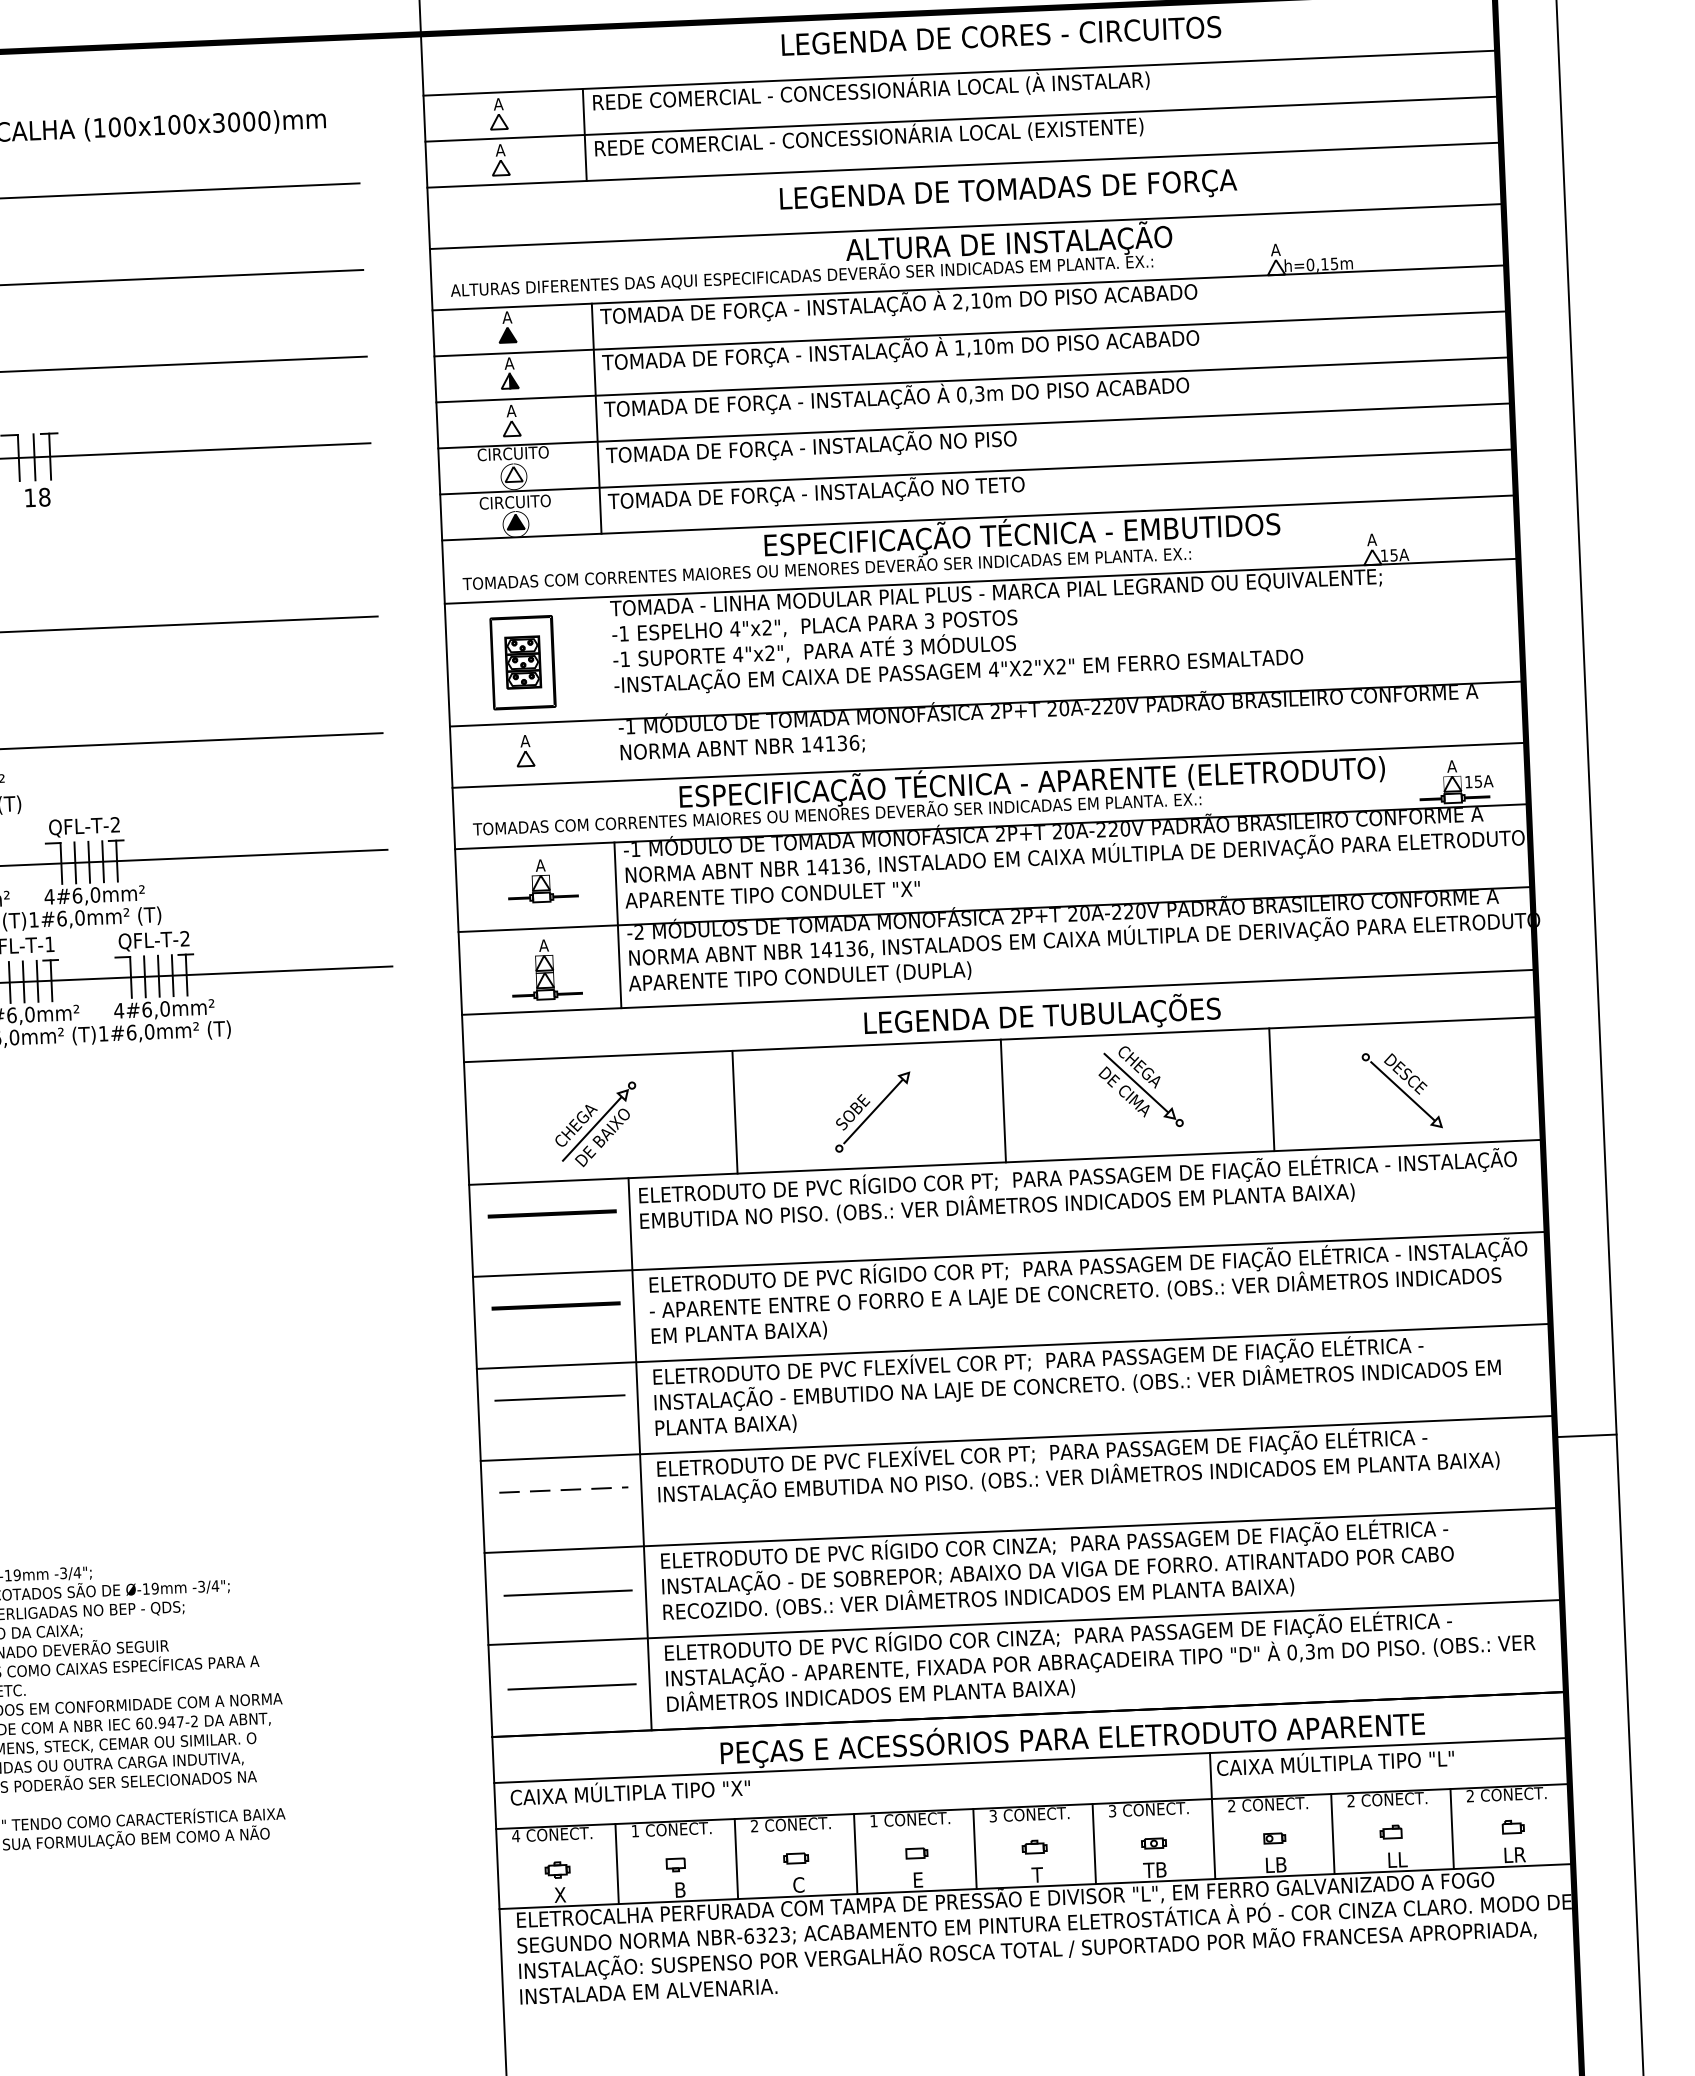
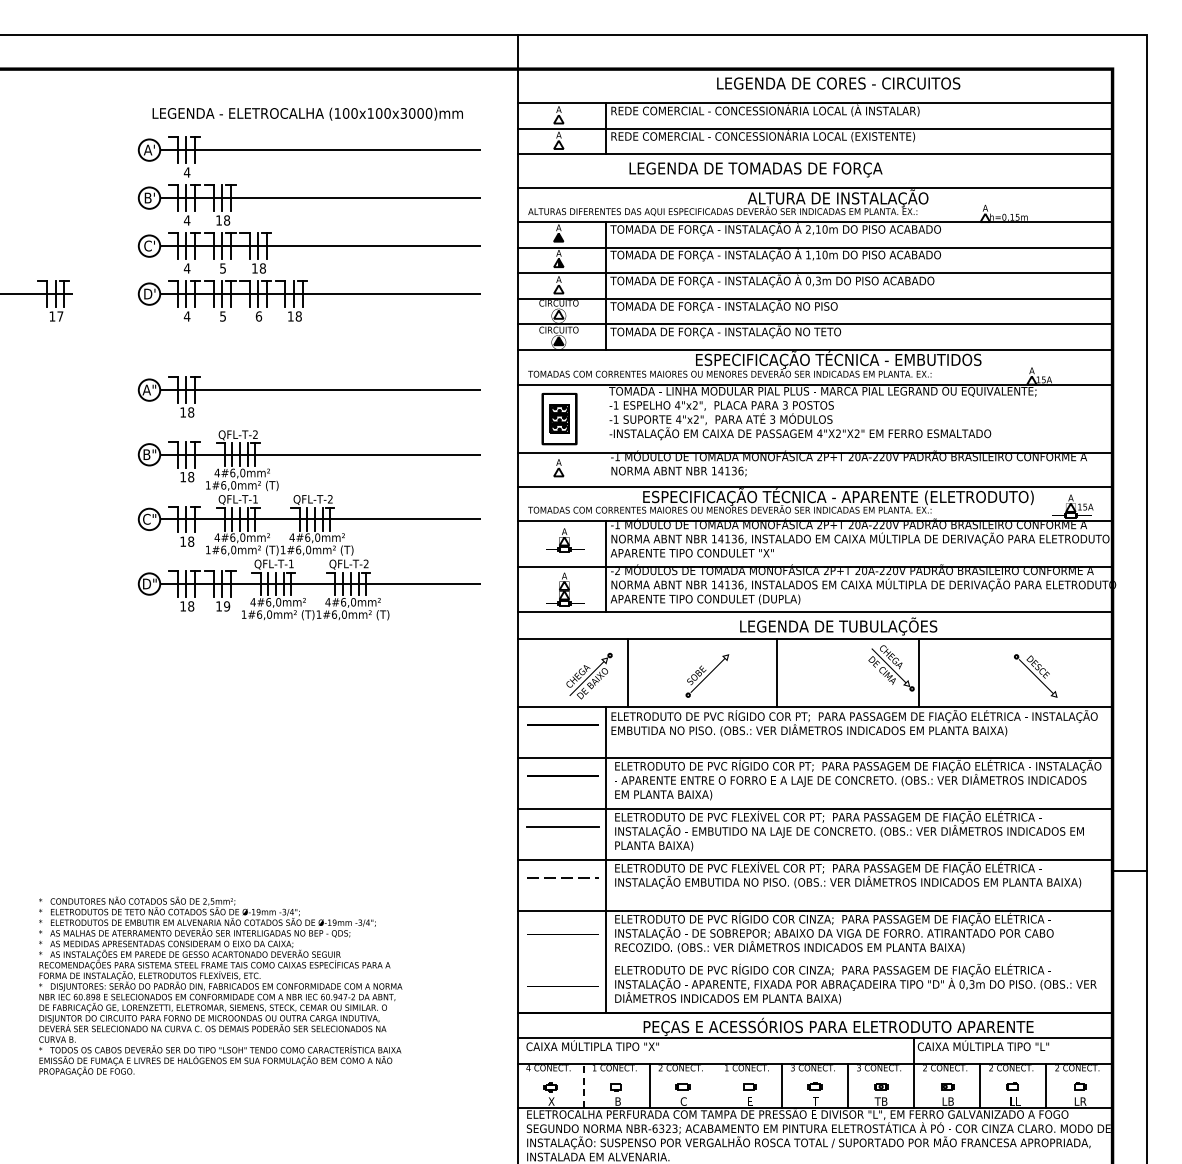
text: (1007, 191) -> (755, 169), moved
line: (1271, 1089) -> (918, 672), moved
line: (1004, 1100) -> (777, 672), moved
line: (735, 1111) -> (628, 672), moved
part: (872, 1111) -> (707, 675), moved
line: (1024, 1622) -> (814, 961), removed
line: (854, 1853) -> (715, 1085), removed
line: (616, 1863) -> (583, 1085), solid -> dashed

